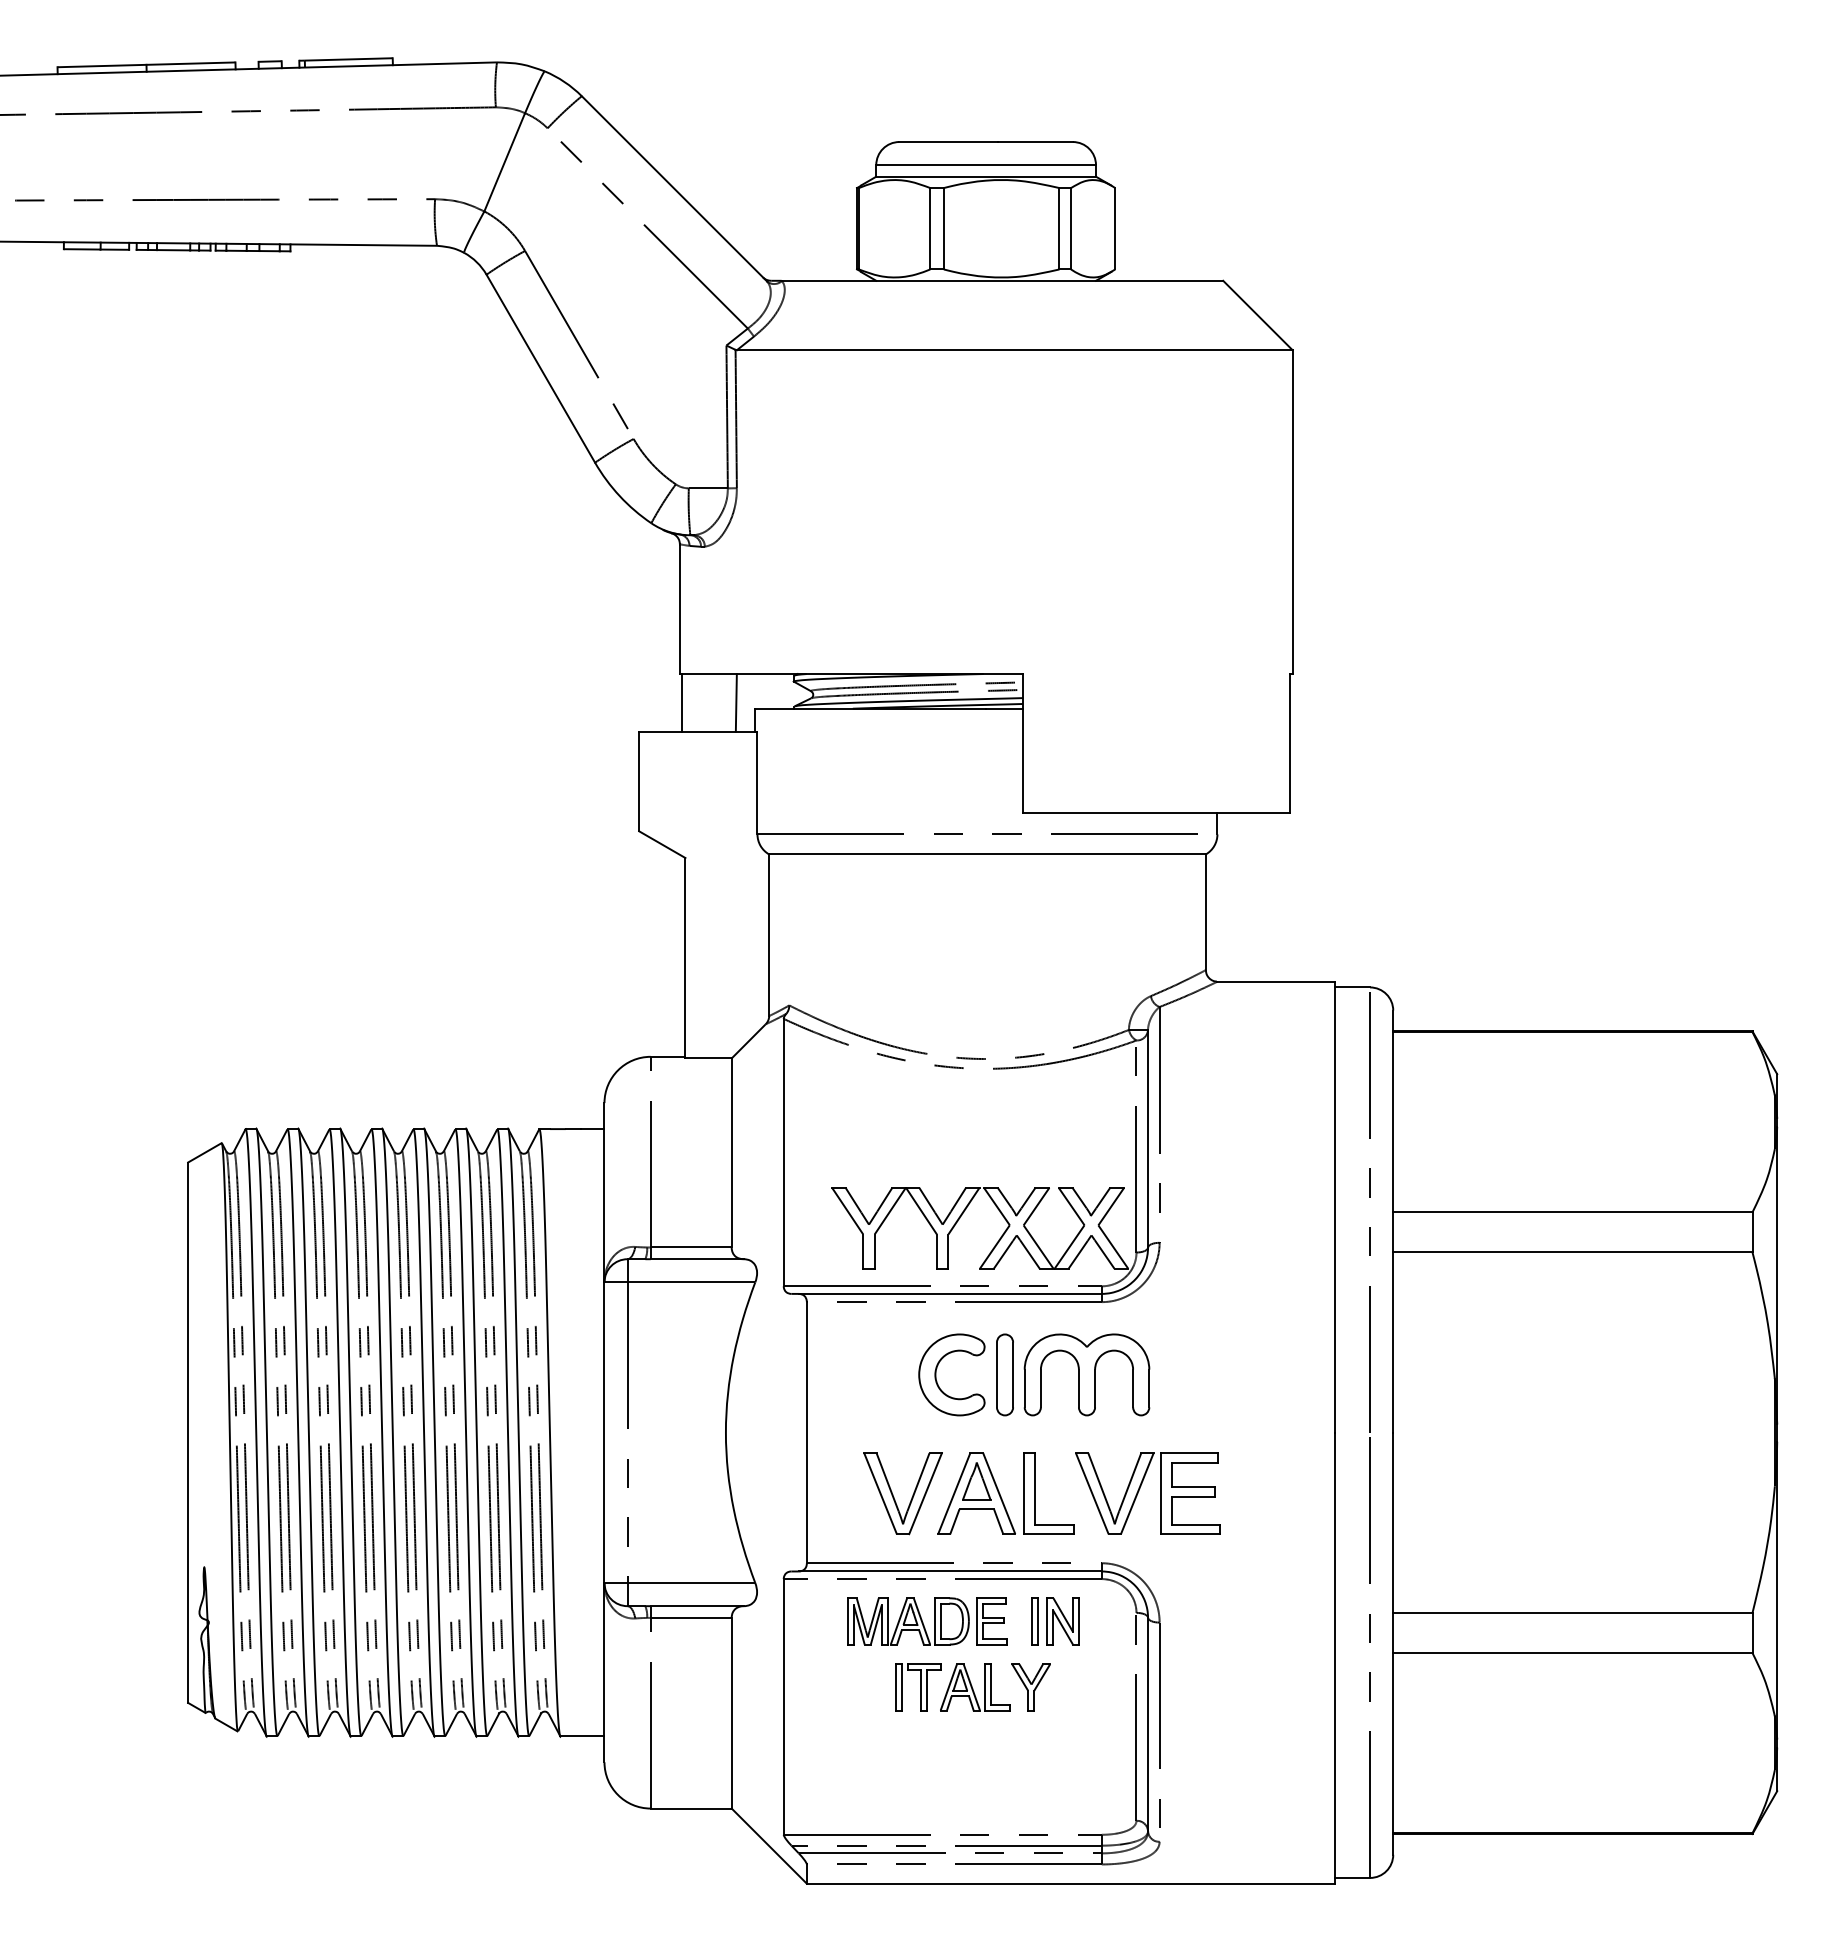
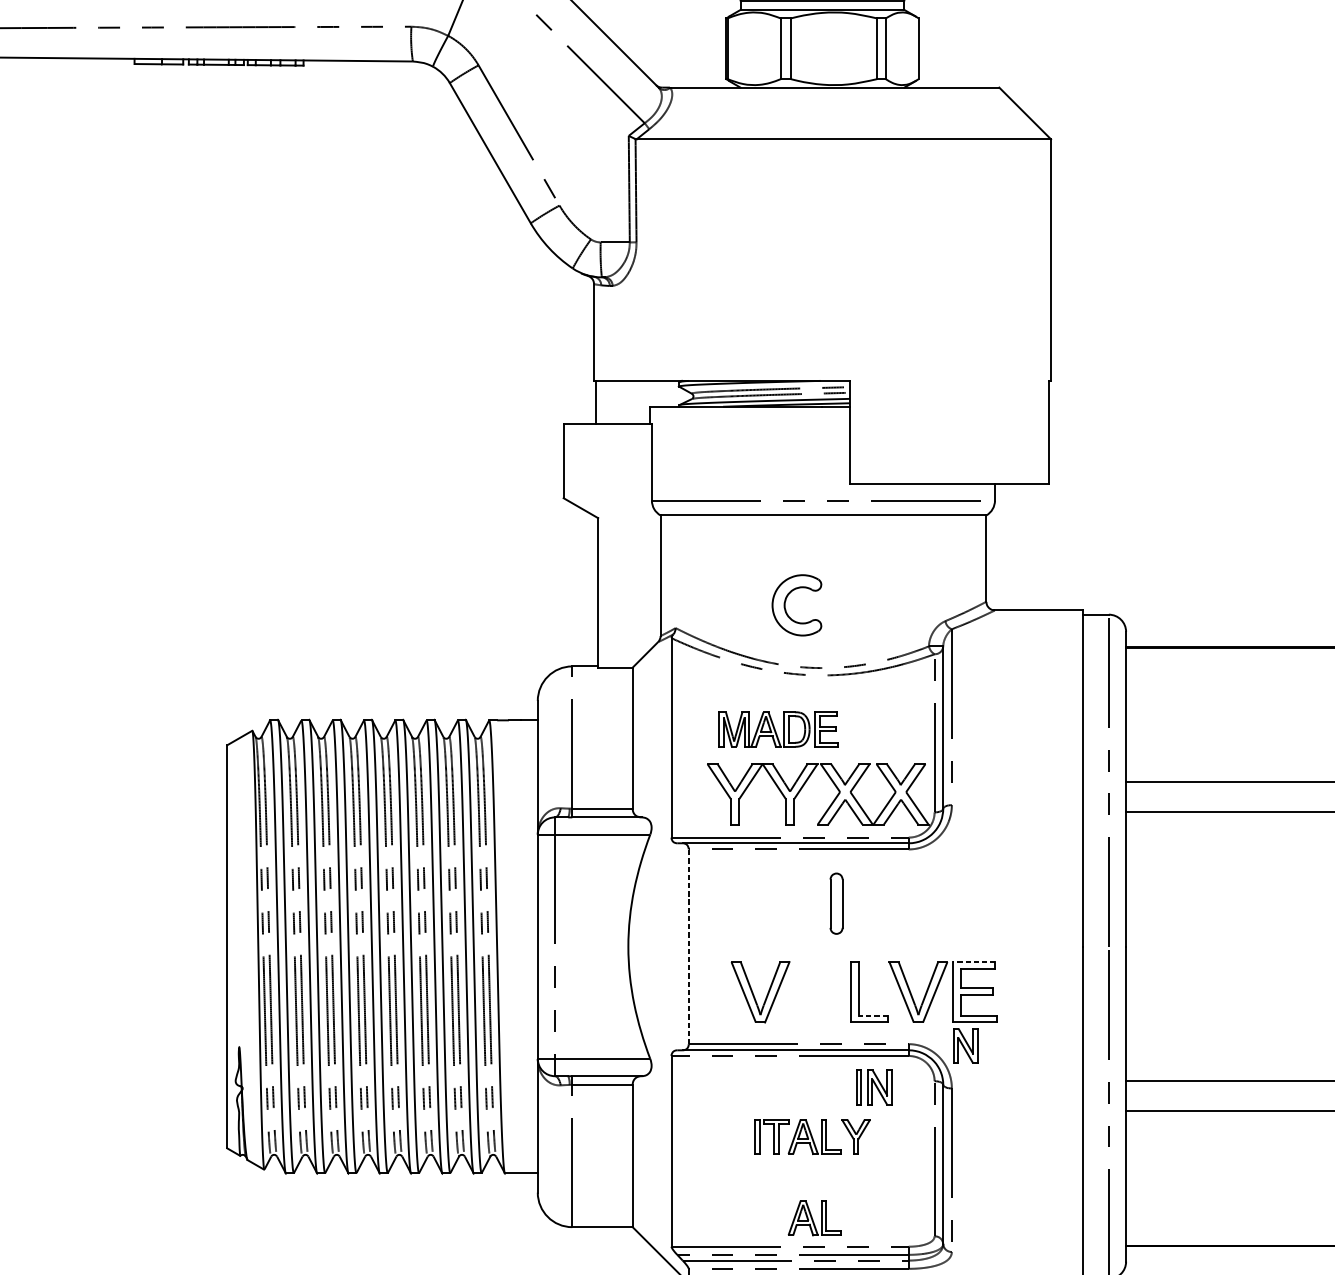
line: (735, 702) -> (635, 402), removed
part: (936, 1374) -> (785, 605), moved
part: (1086, 1374) -> (897, 903), removed
line: (806, 1432) -> (688, 946), solid -> dashed
line: (1189, 1453) -> (974, 962), solid -> dashed
part: (976, 1493) -> (815, 992), removed
line: (1054, 1524) -> (873, 1015), solid -> dashed
part: (1177, 1565) -> (965, 1045), added
part: (927, 1621) -> (778, 729), moved
part: (975, 1796) -> (814, 1218), added

